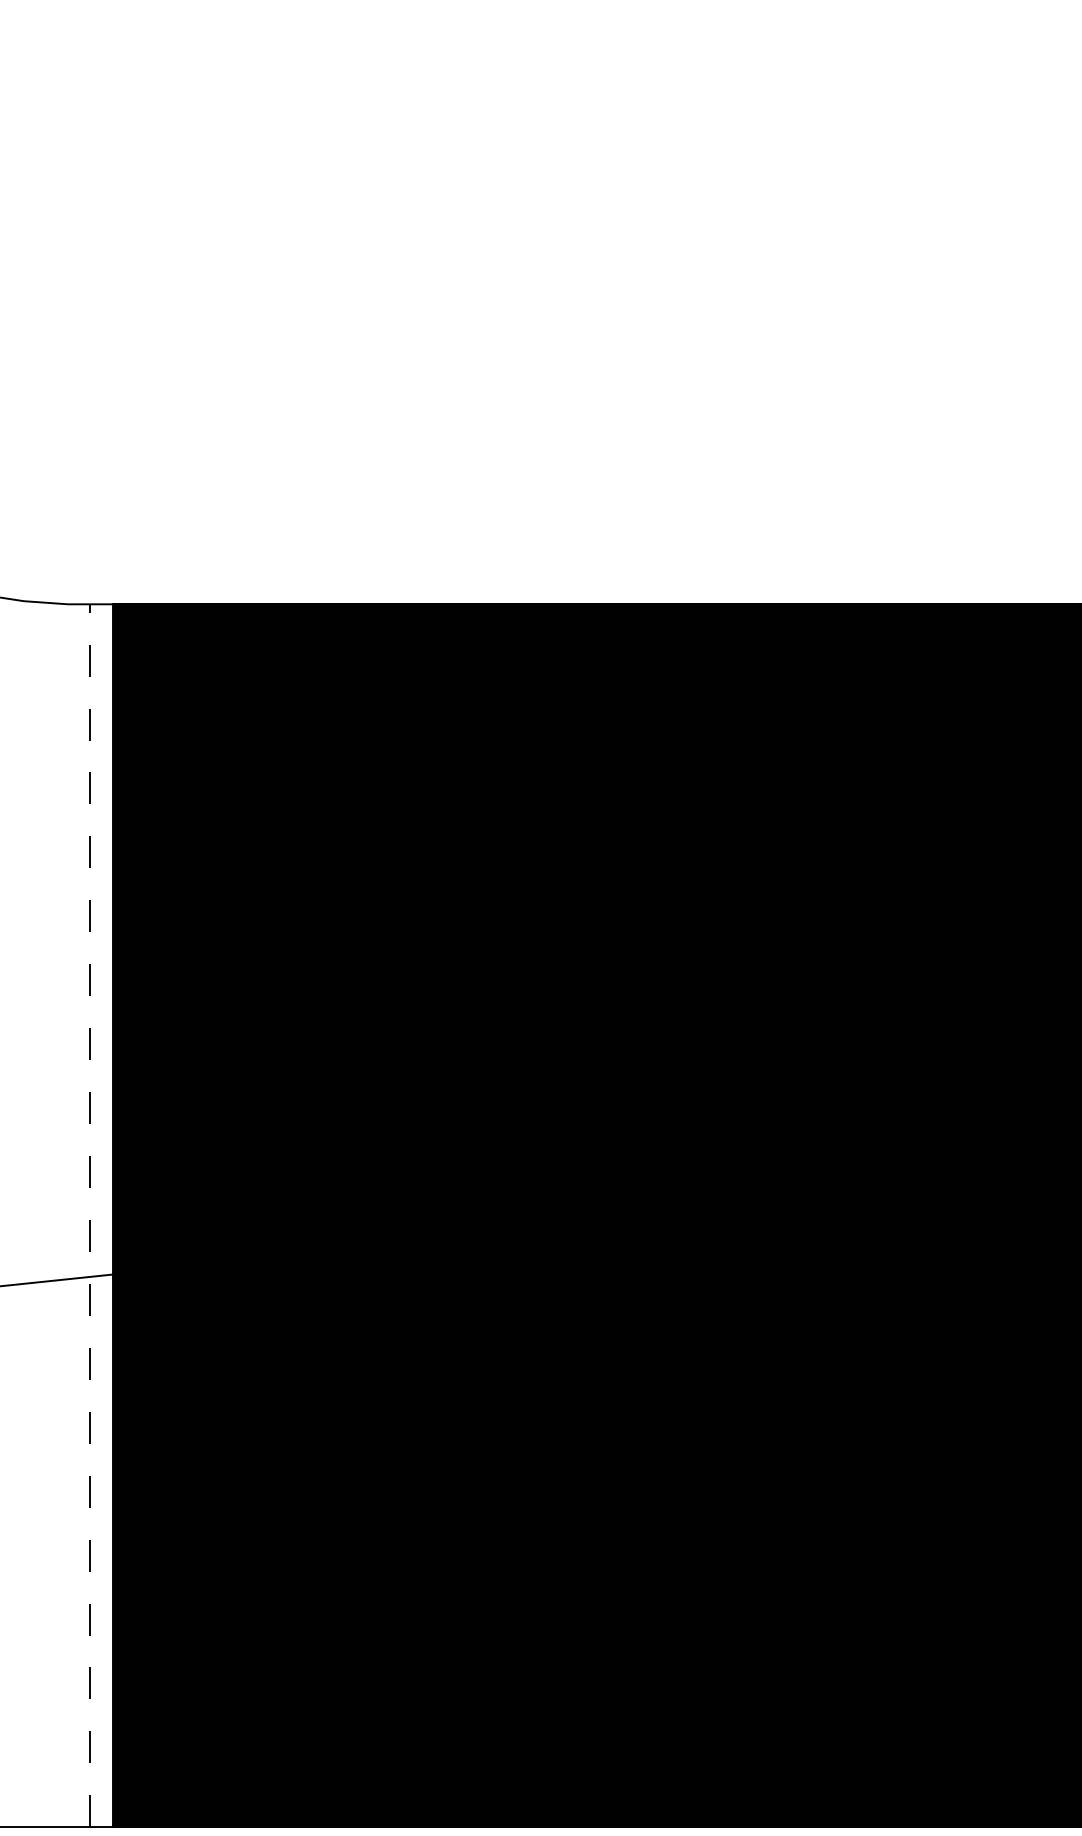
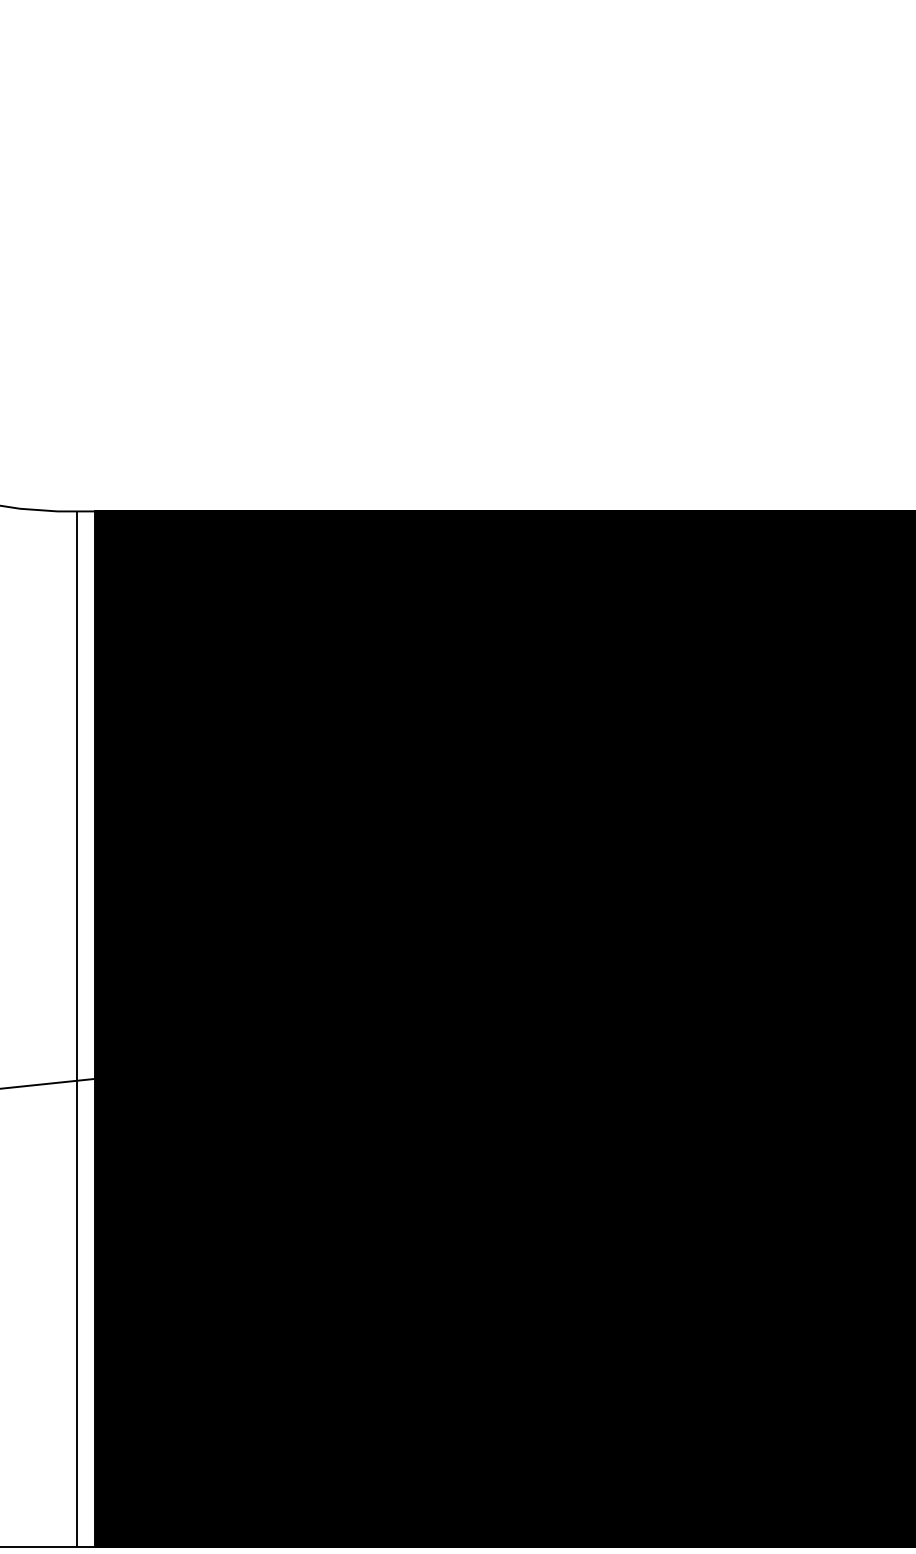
line: (90, 1216) -> (76, 1029), dashed -> solid

